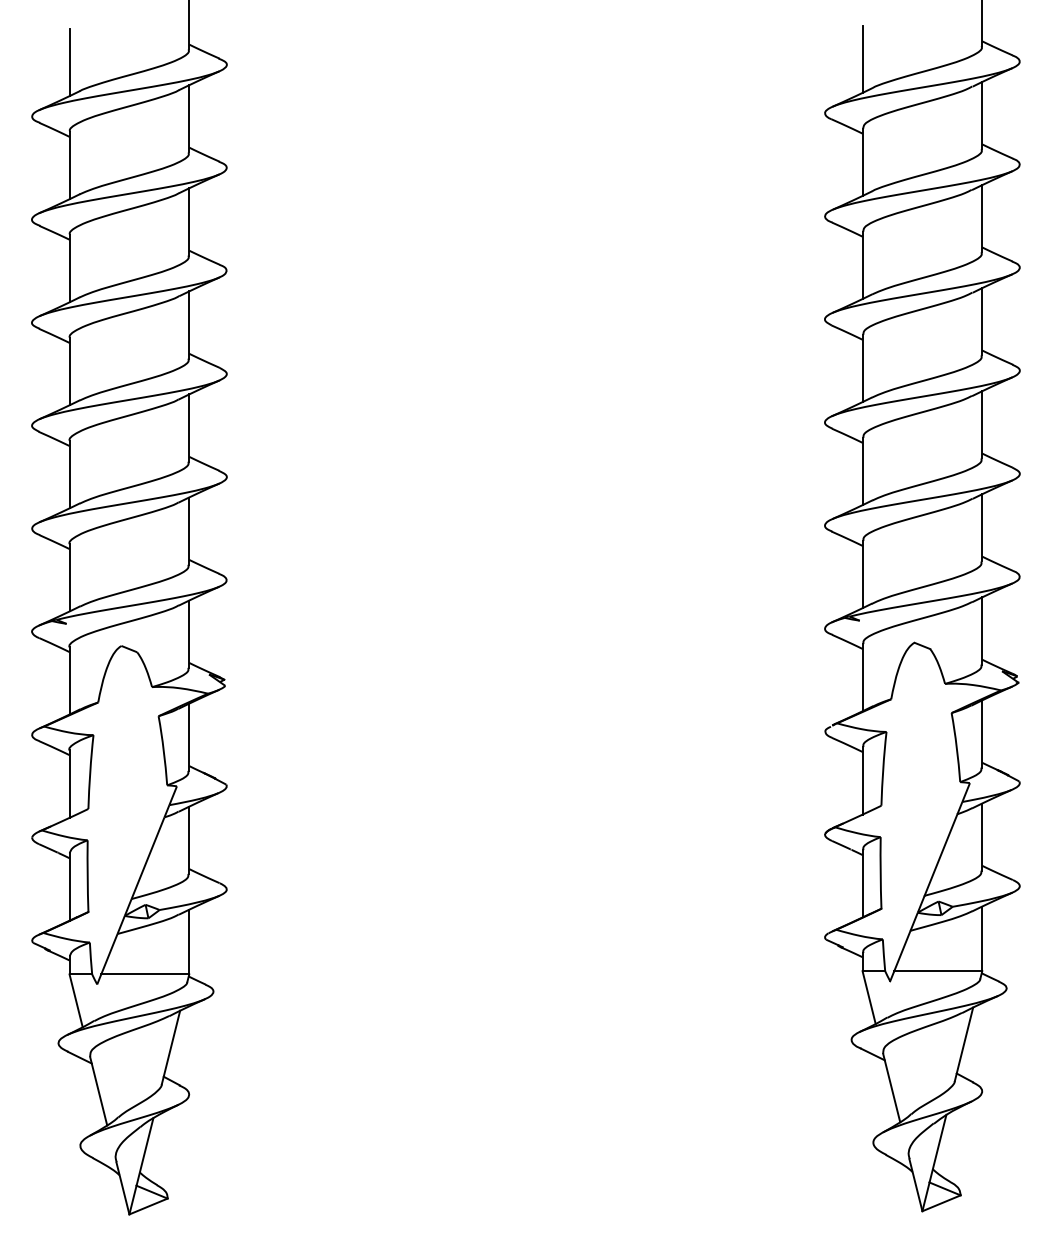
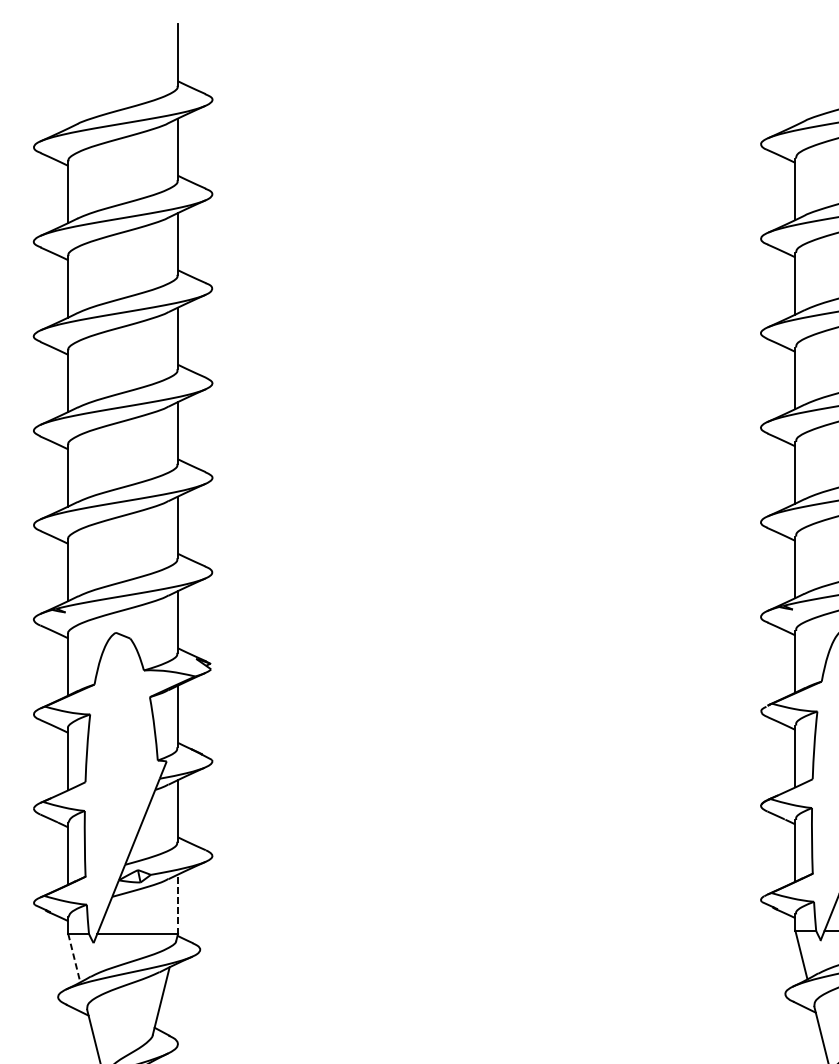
line: (862, 58) -> (795, 94), removed
line: (69, 62) -> (68, 97), removed
line: (189, 941) -> (178, 903), solid -> dashed
line: (76, 1001) -> (74, 958), solid -> dashed

